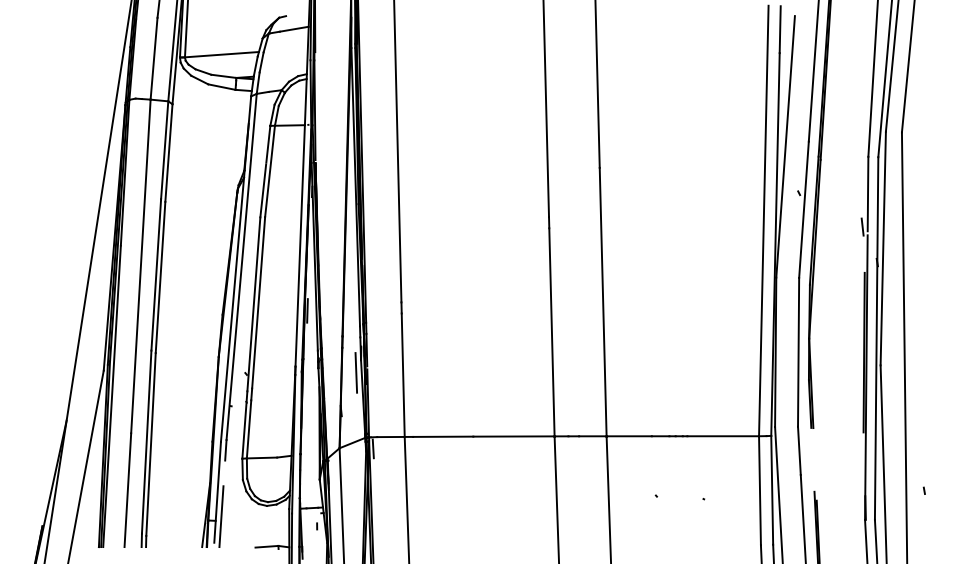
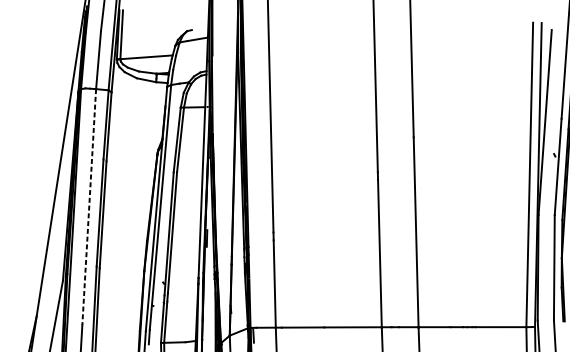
line: (140, 266) -> (88, 207), solid -> dashed
line: (356, 372) -> (241, 282), removed

